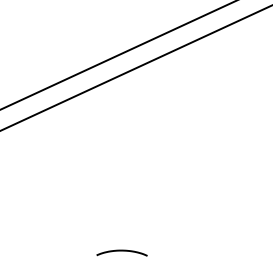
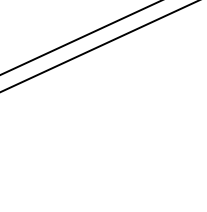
part: (121, 252) -> (107, 187), removed

